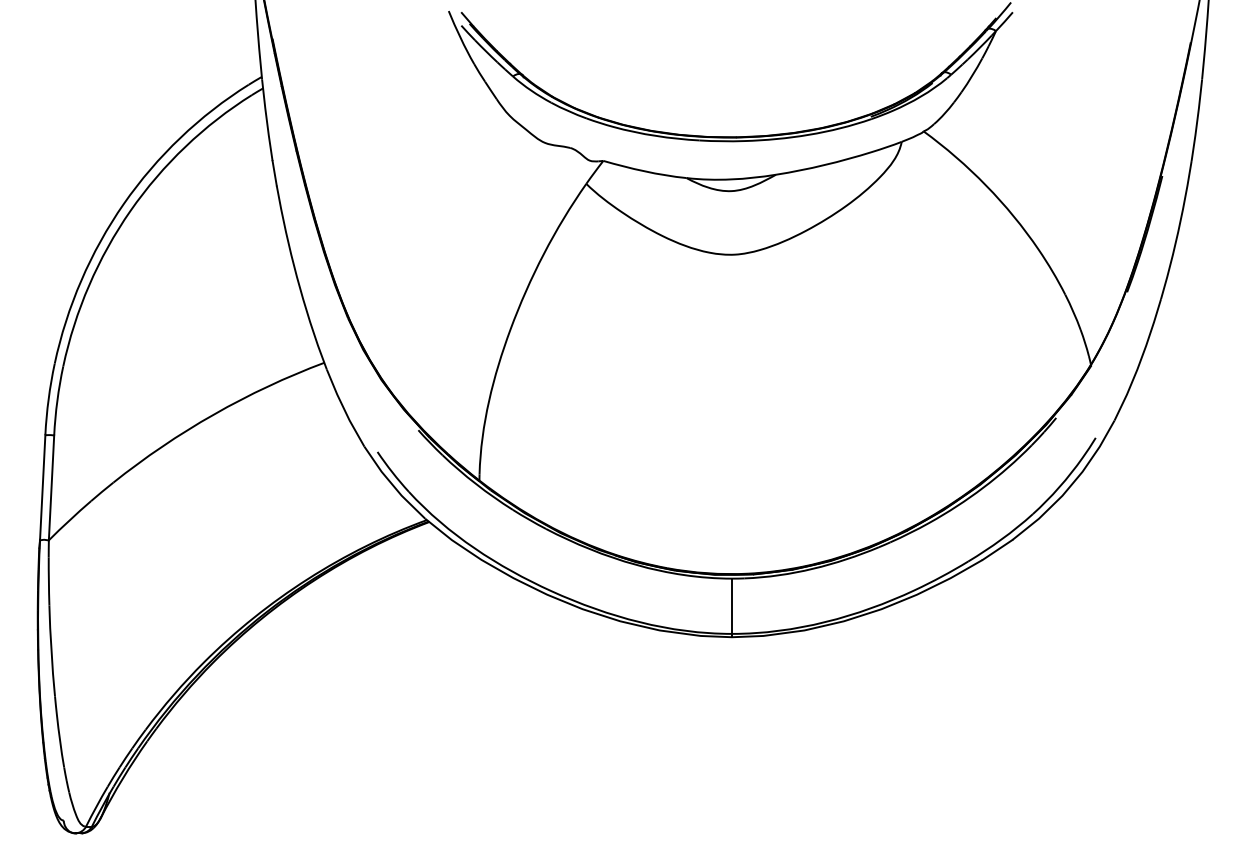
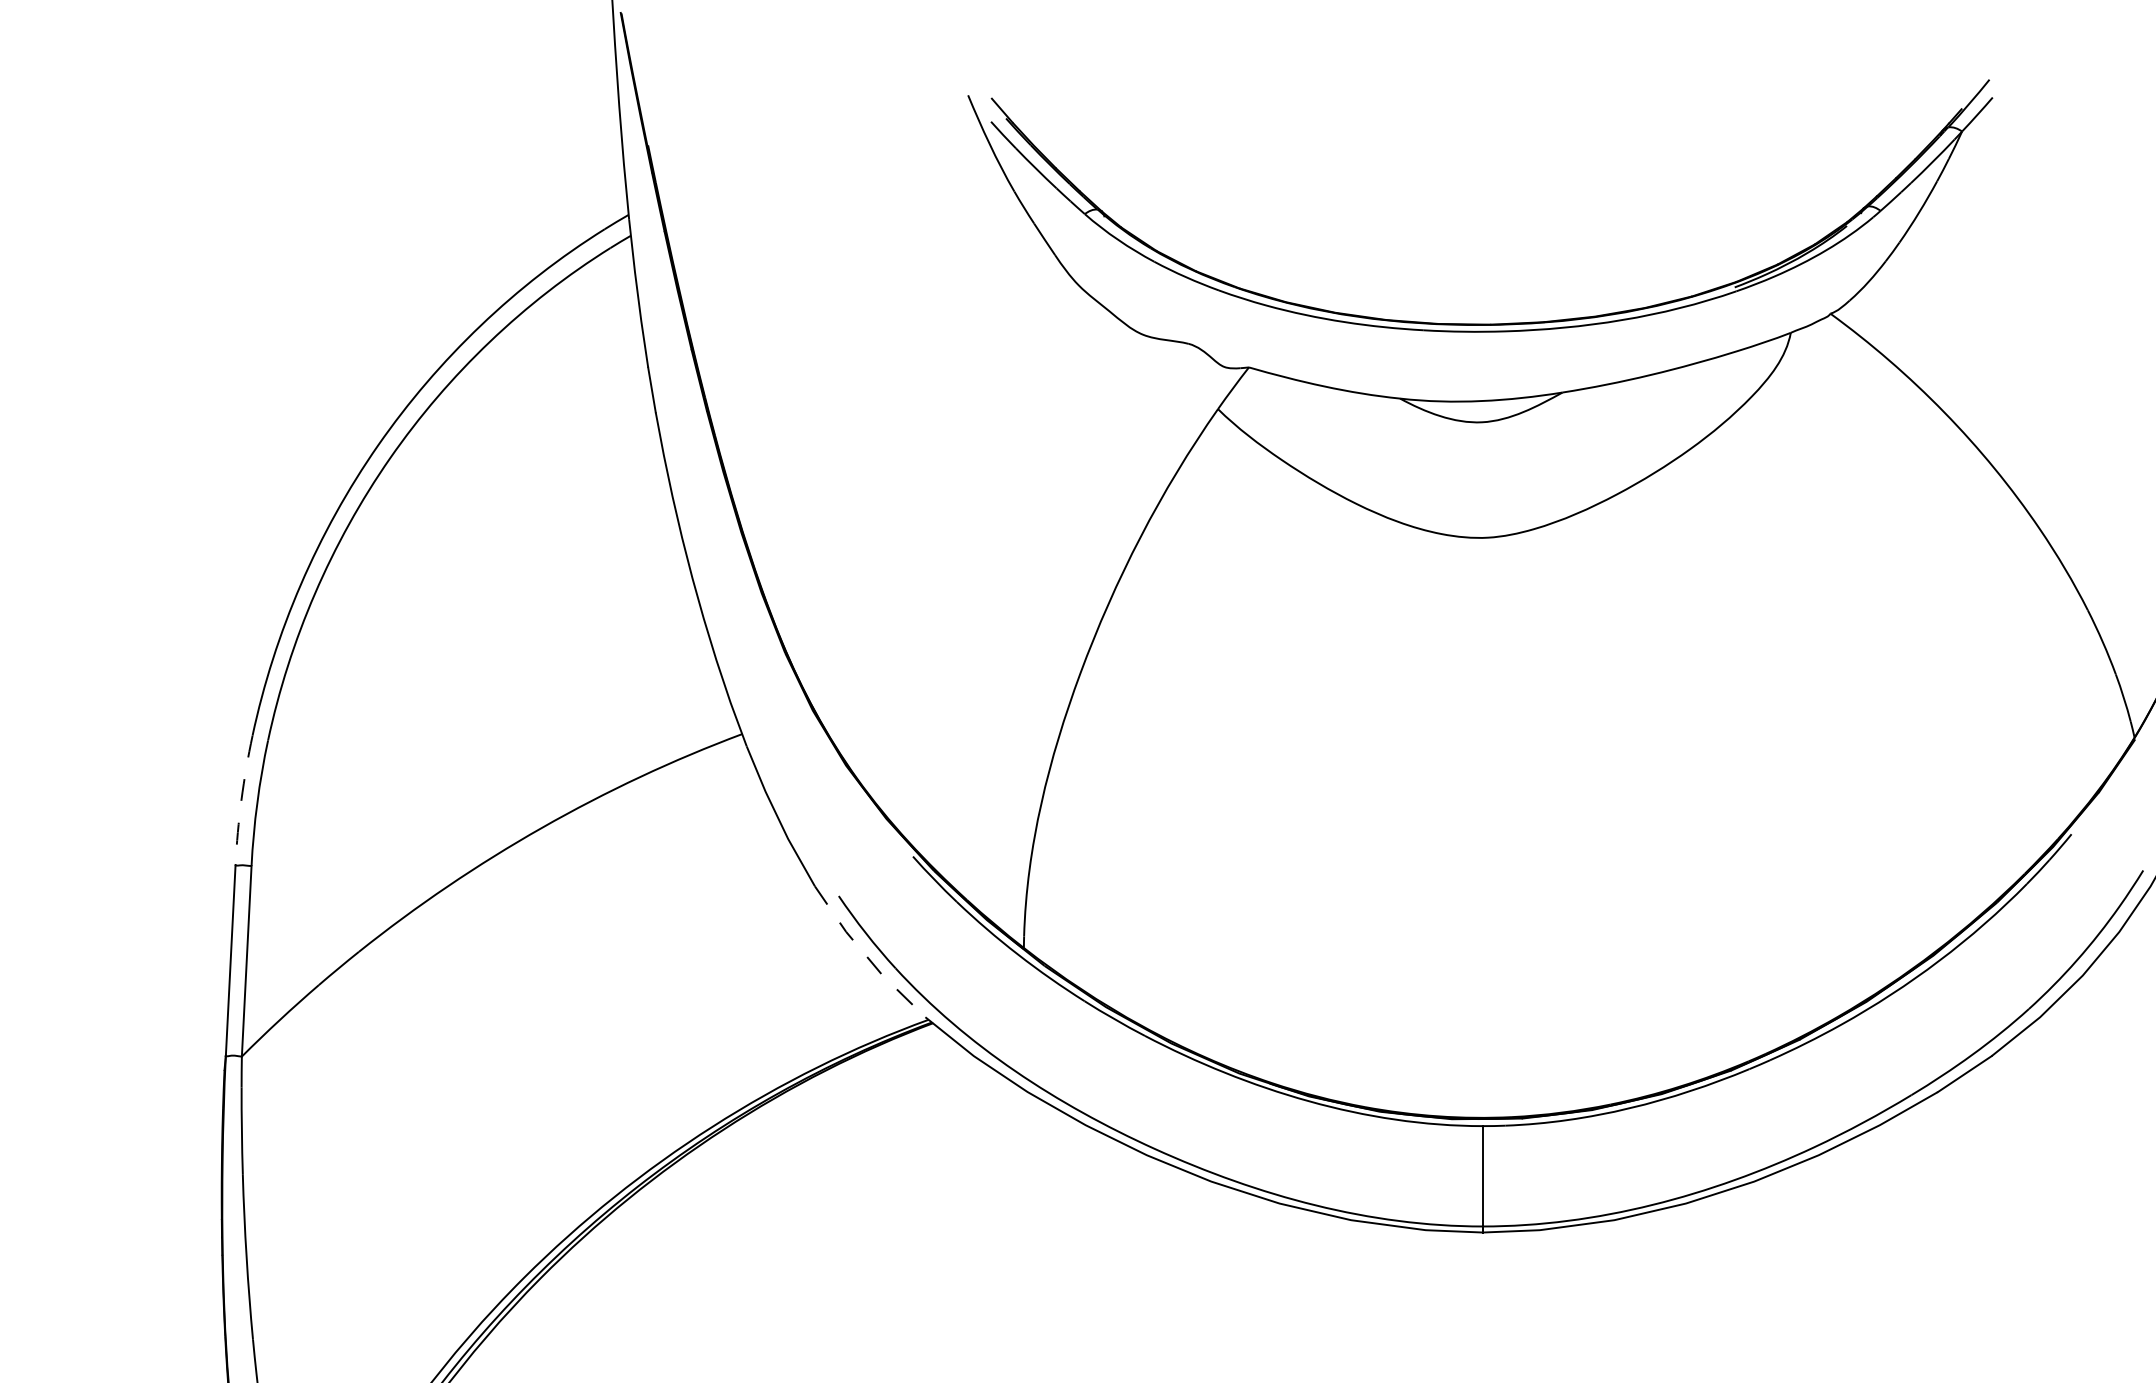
arc: (48, 399) -> (241, 800), solid -> dashed
line: (392, 484) -> (865, 955), solid -> dashed

